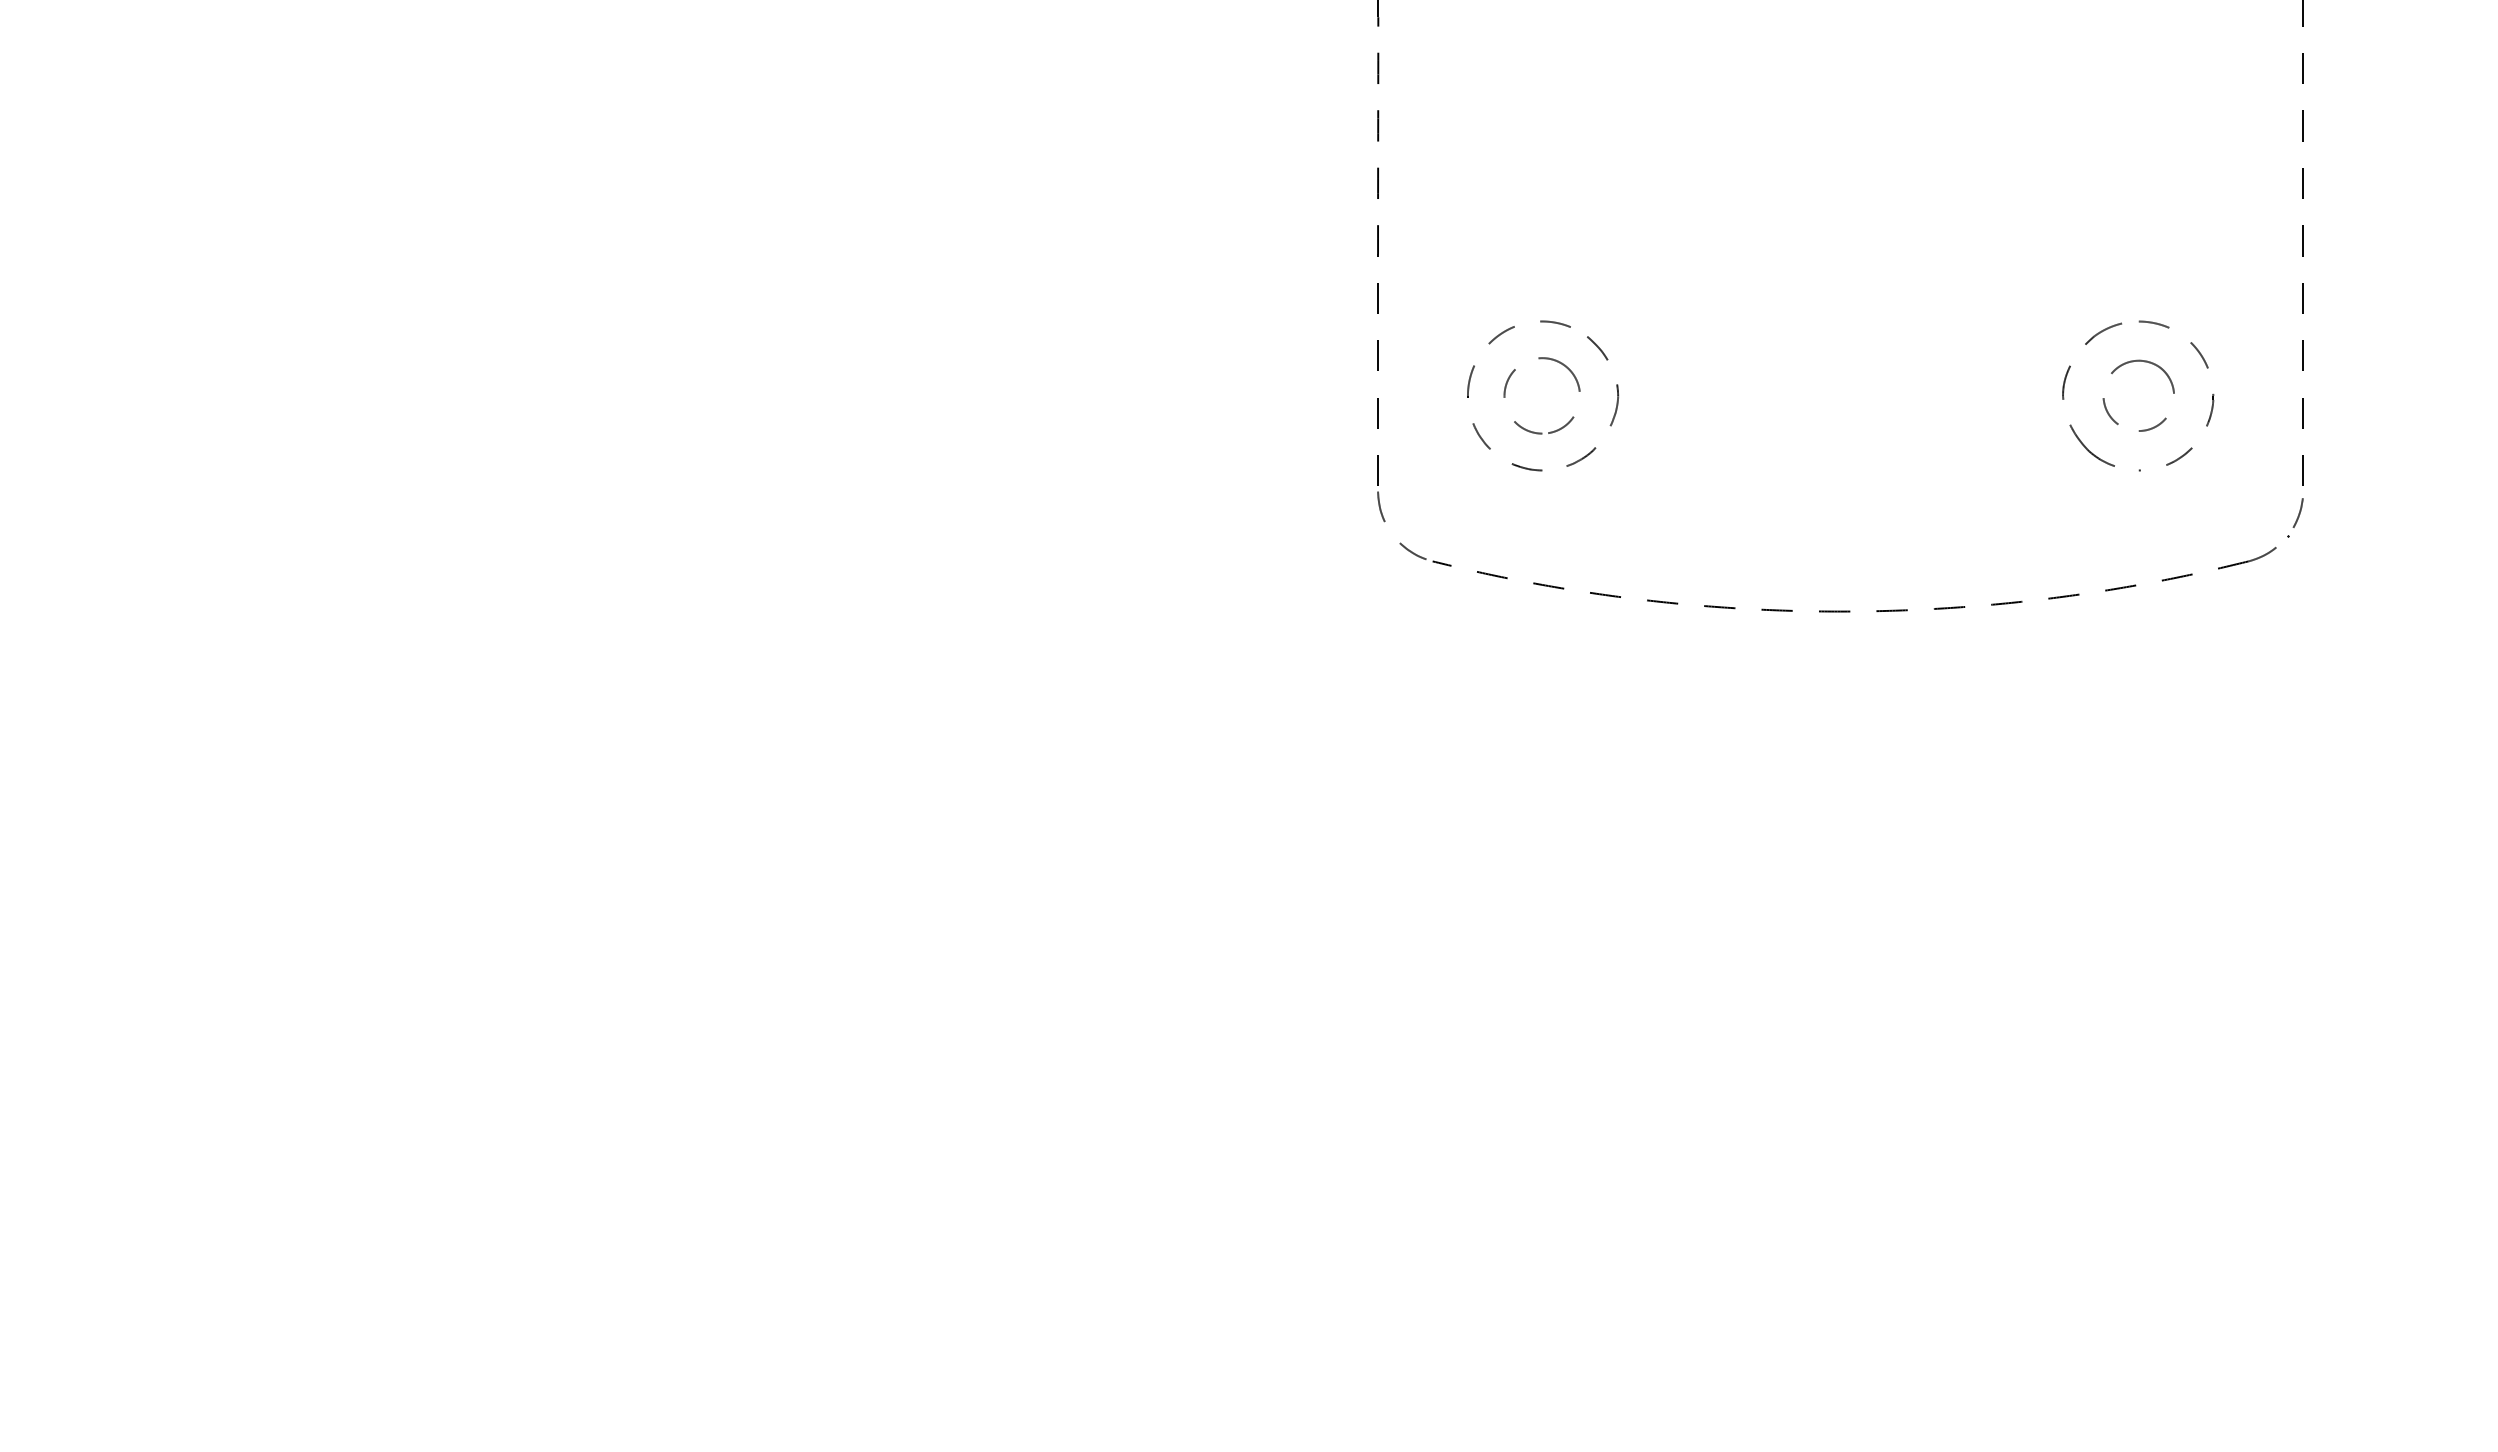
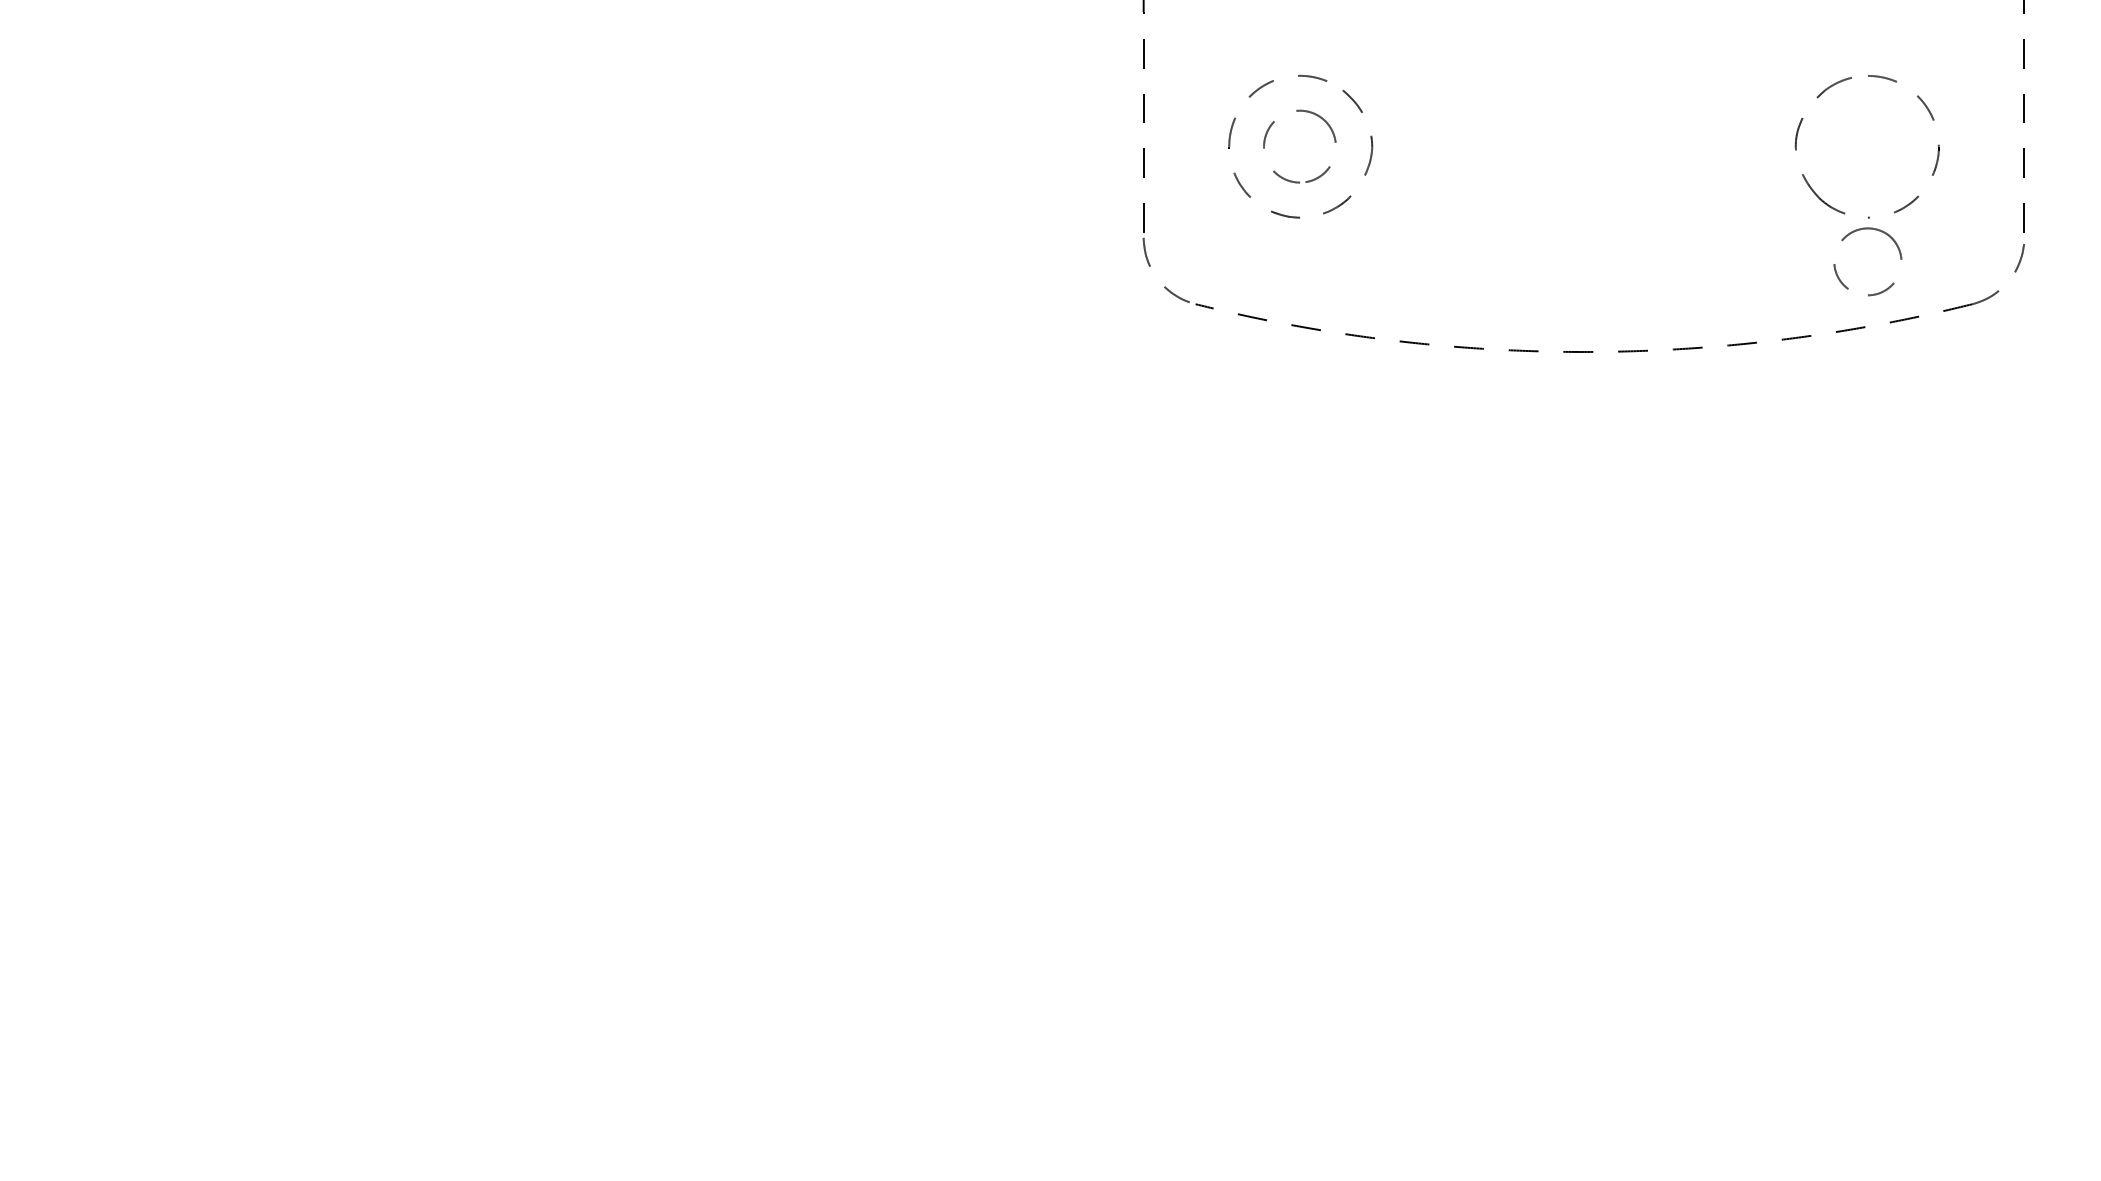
part: (2133, 362) -> (1862, 230), moved

